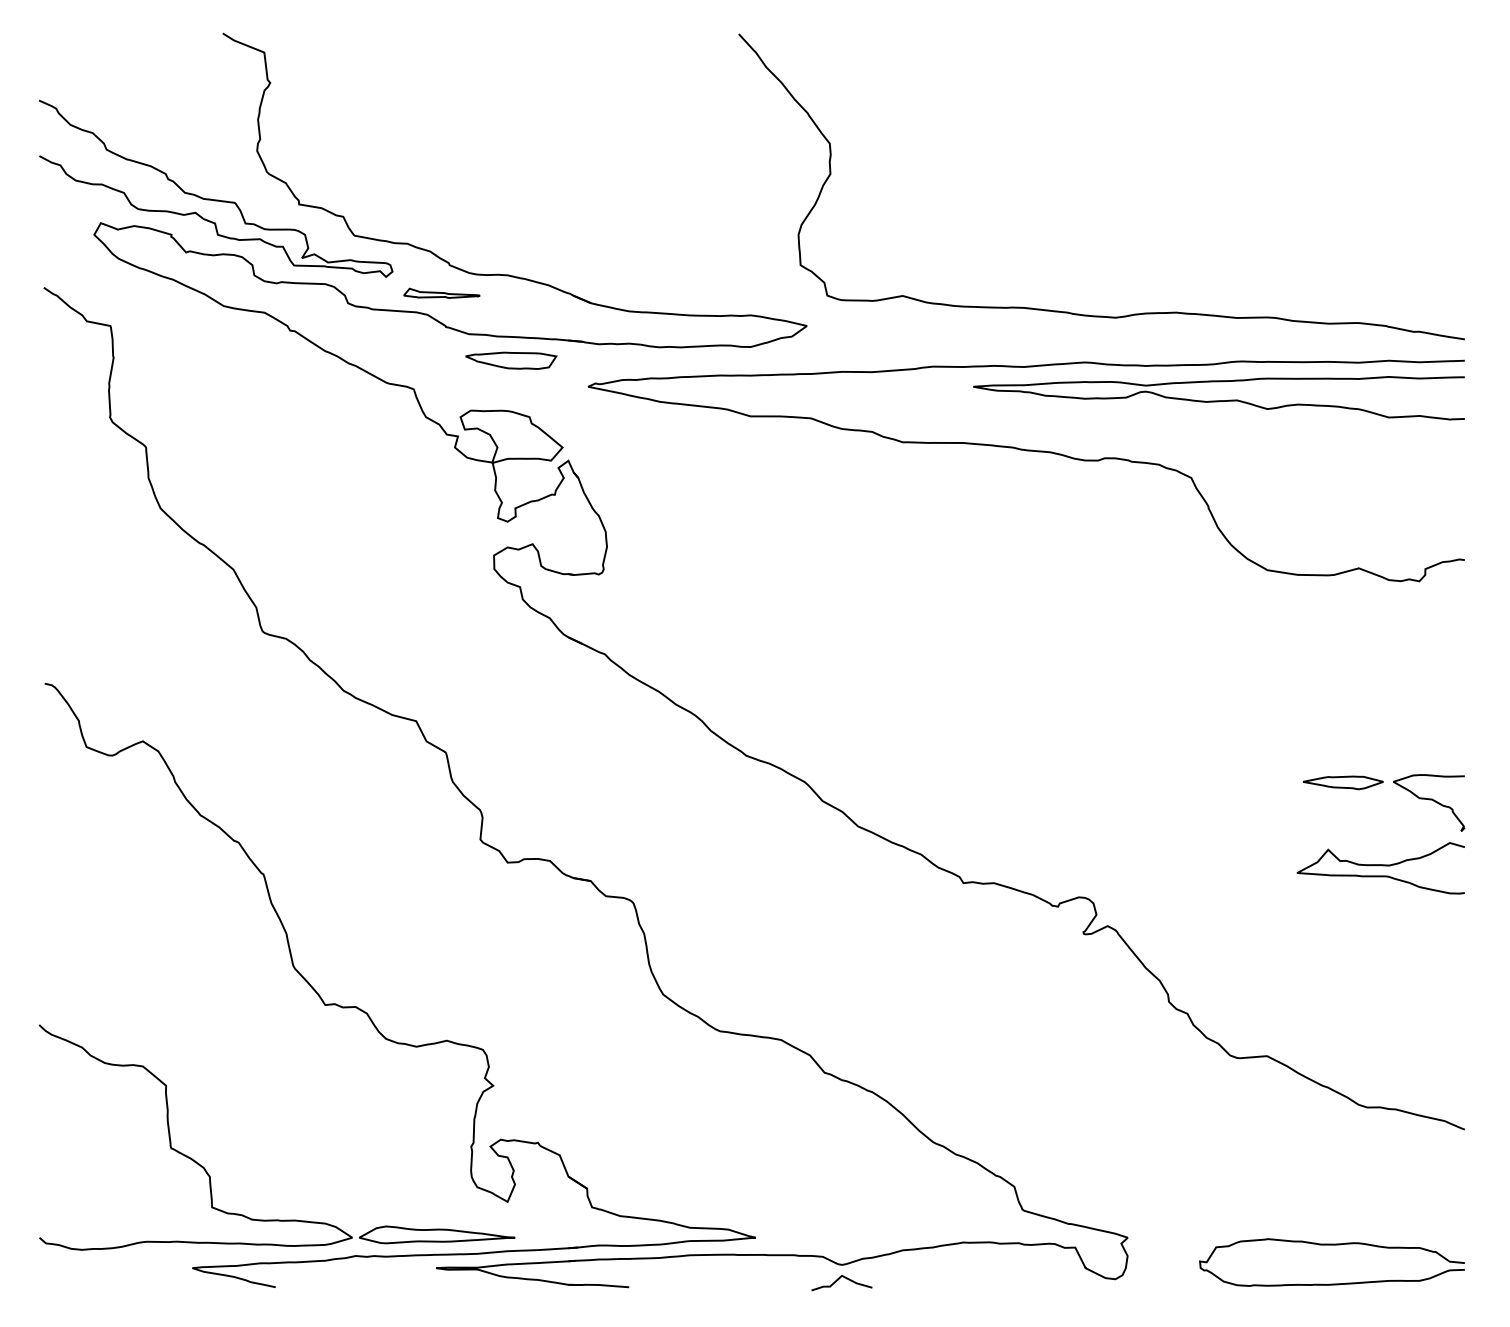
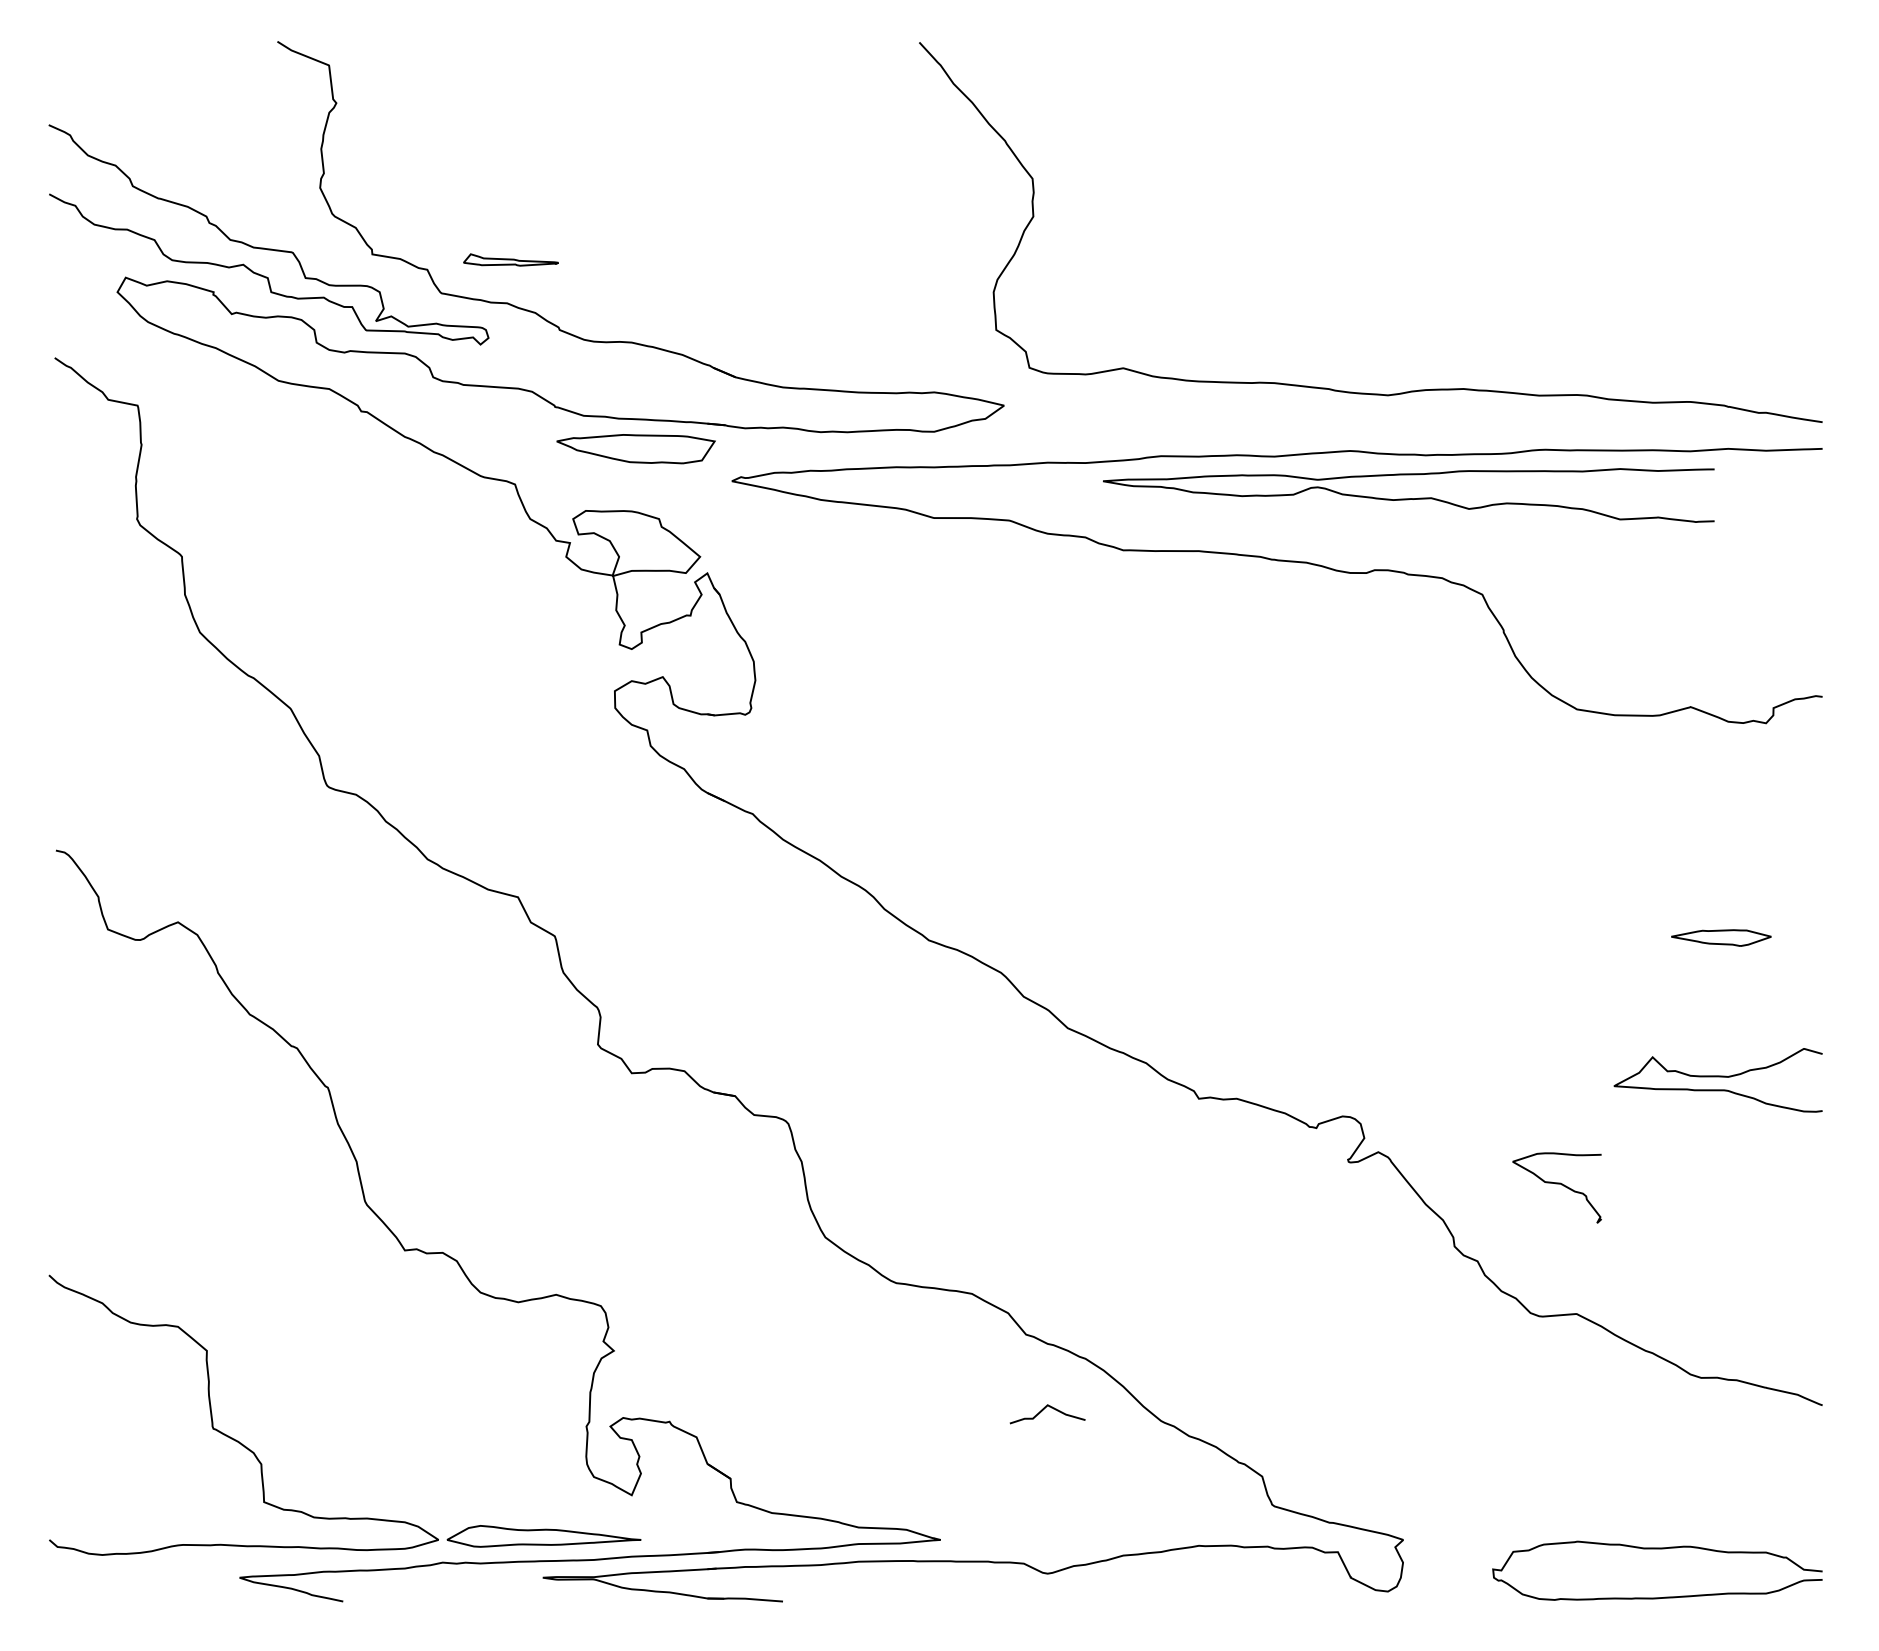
part: (441, 292) -> (510, 259), moved
part: (511, 360) -> (636, 448), size x1.4
curve: (1218, 400) -> (1408, 498), moved
part: (1343, 782) -> (1721, 937), moved
curve: (1428, 800) -> (1556, 1184), moved
curve: (838, 1280) -> (1043, 1410), moved

